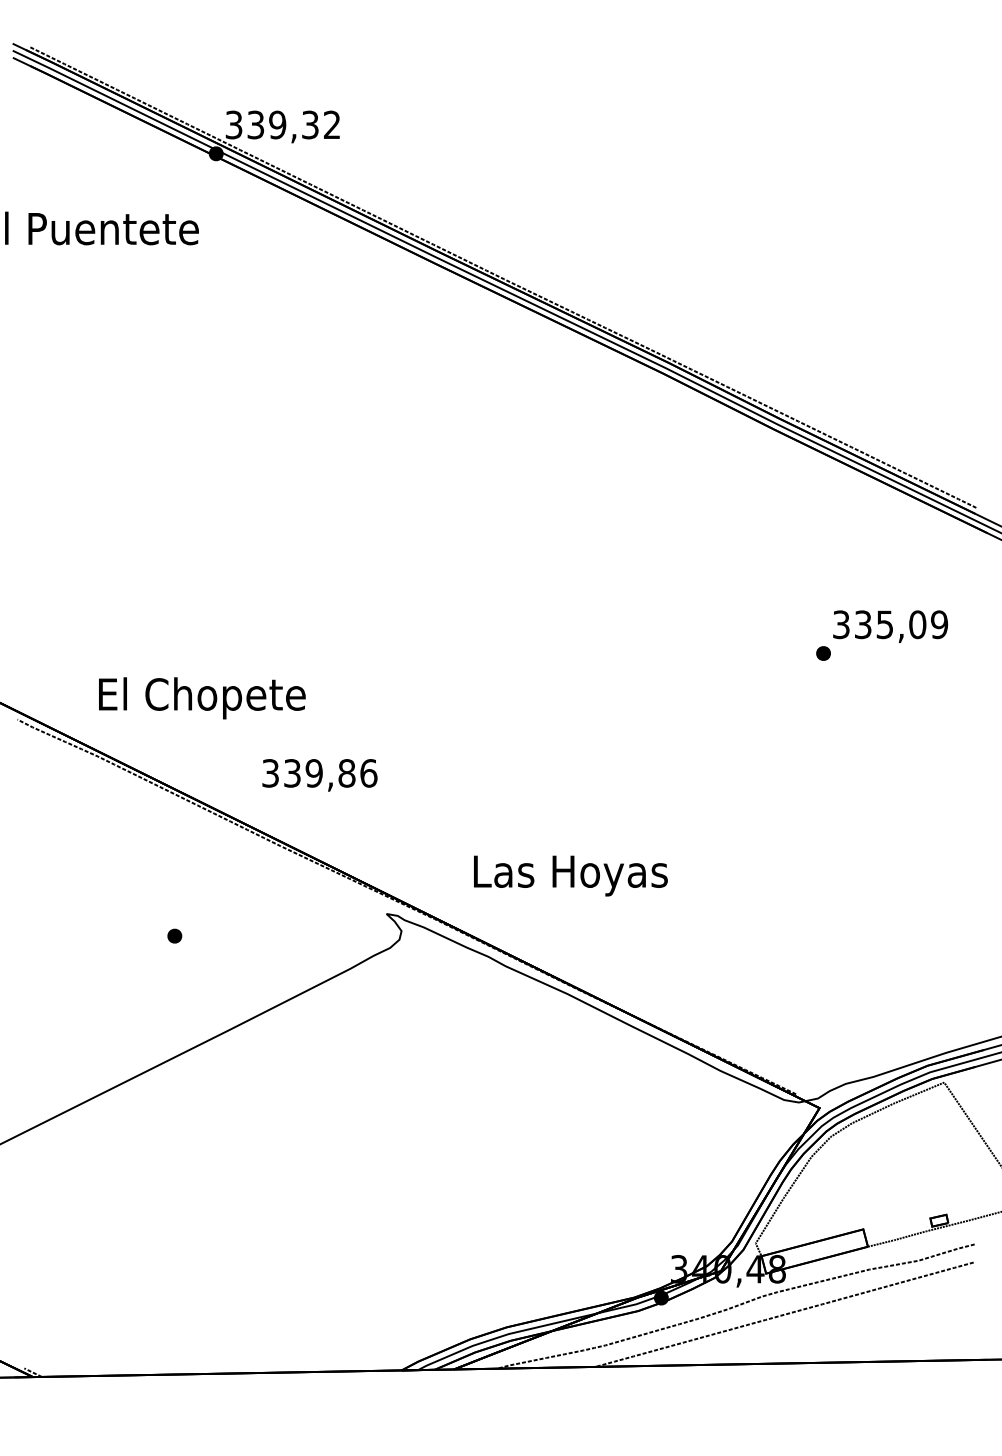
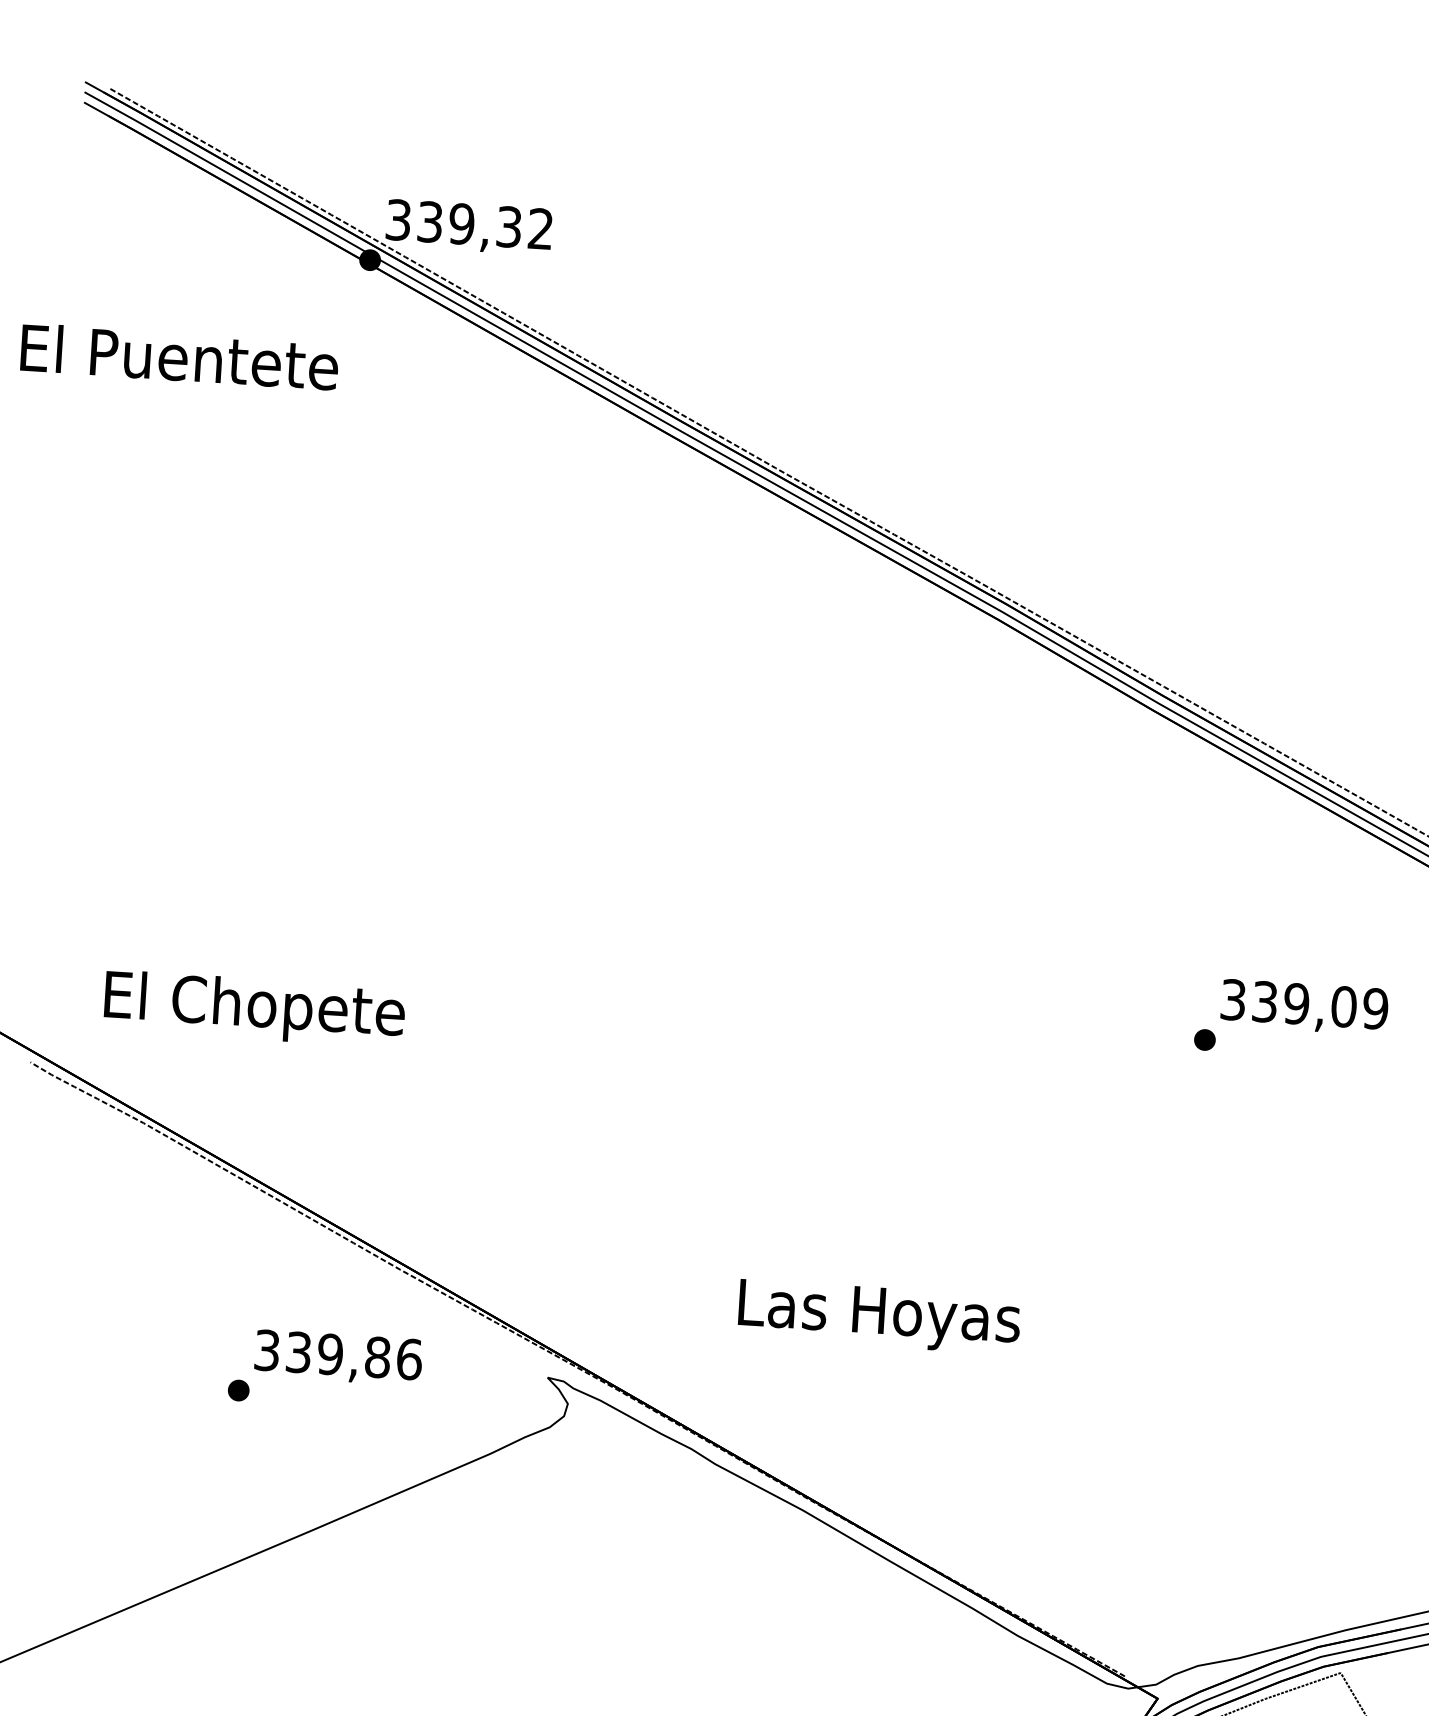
text: (884, 624) -> (1295, 1003), 335,09 -> 339,09
text: (202, 698) -> (254, 1009), moved
text: (319, 775) -> (337, 1357), moved
text: (570, 875) -> (878, 1316), moved

